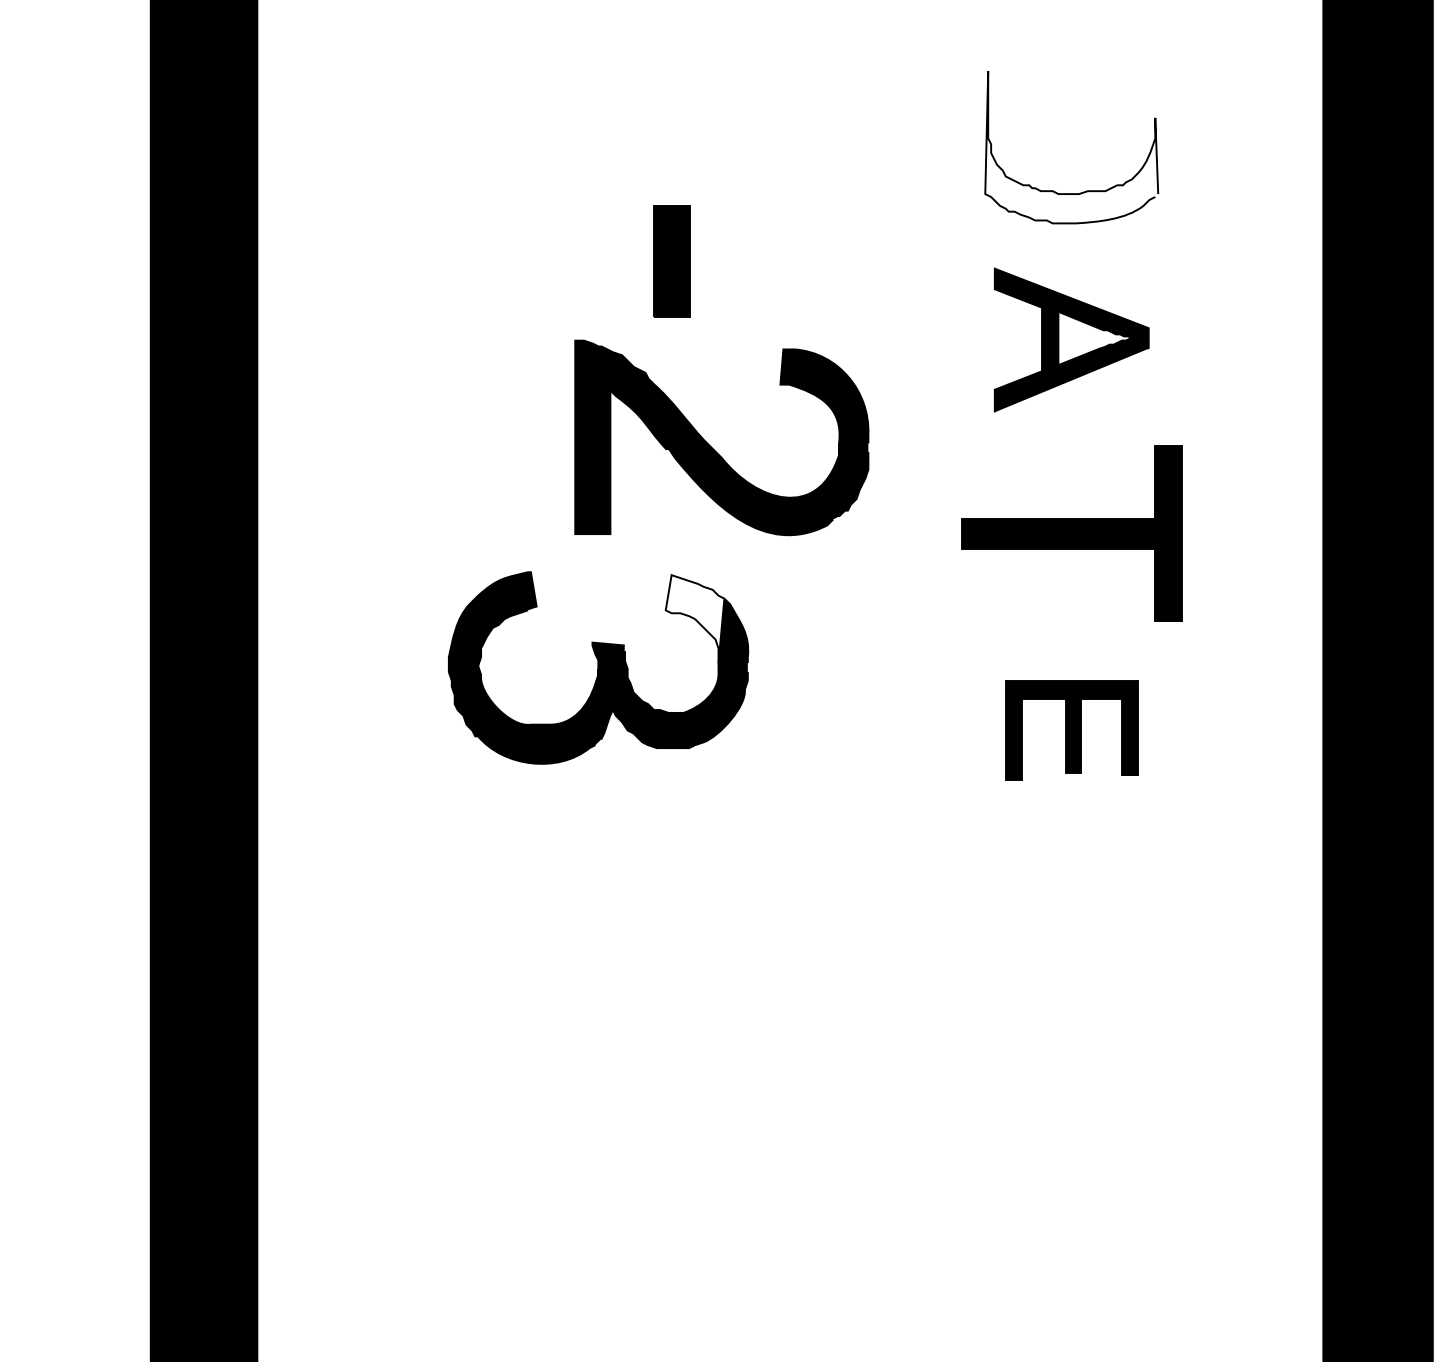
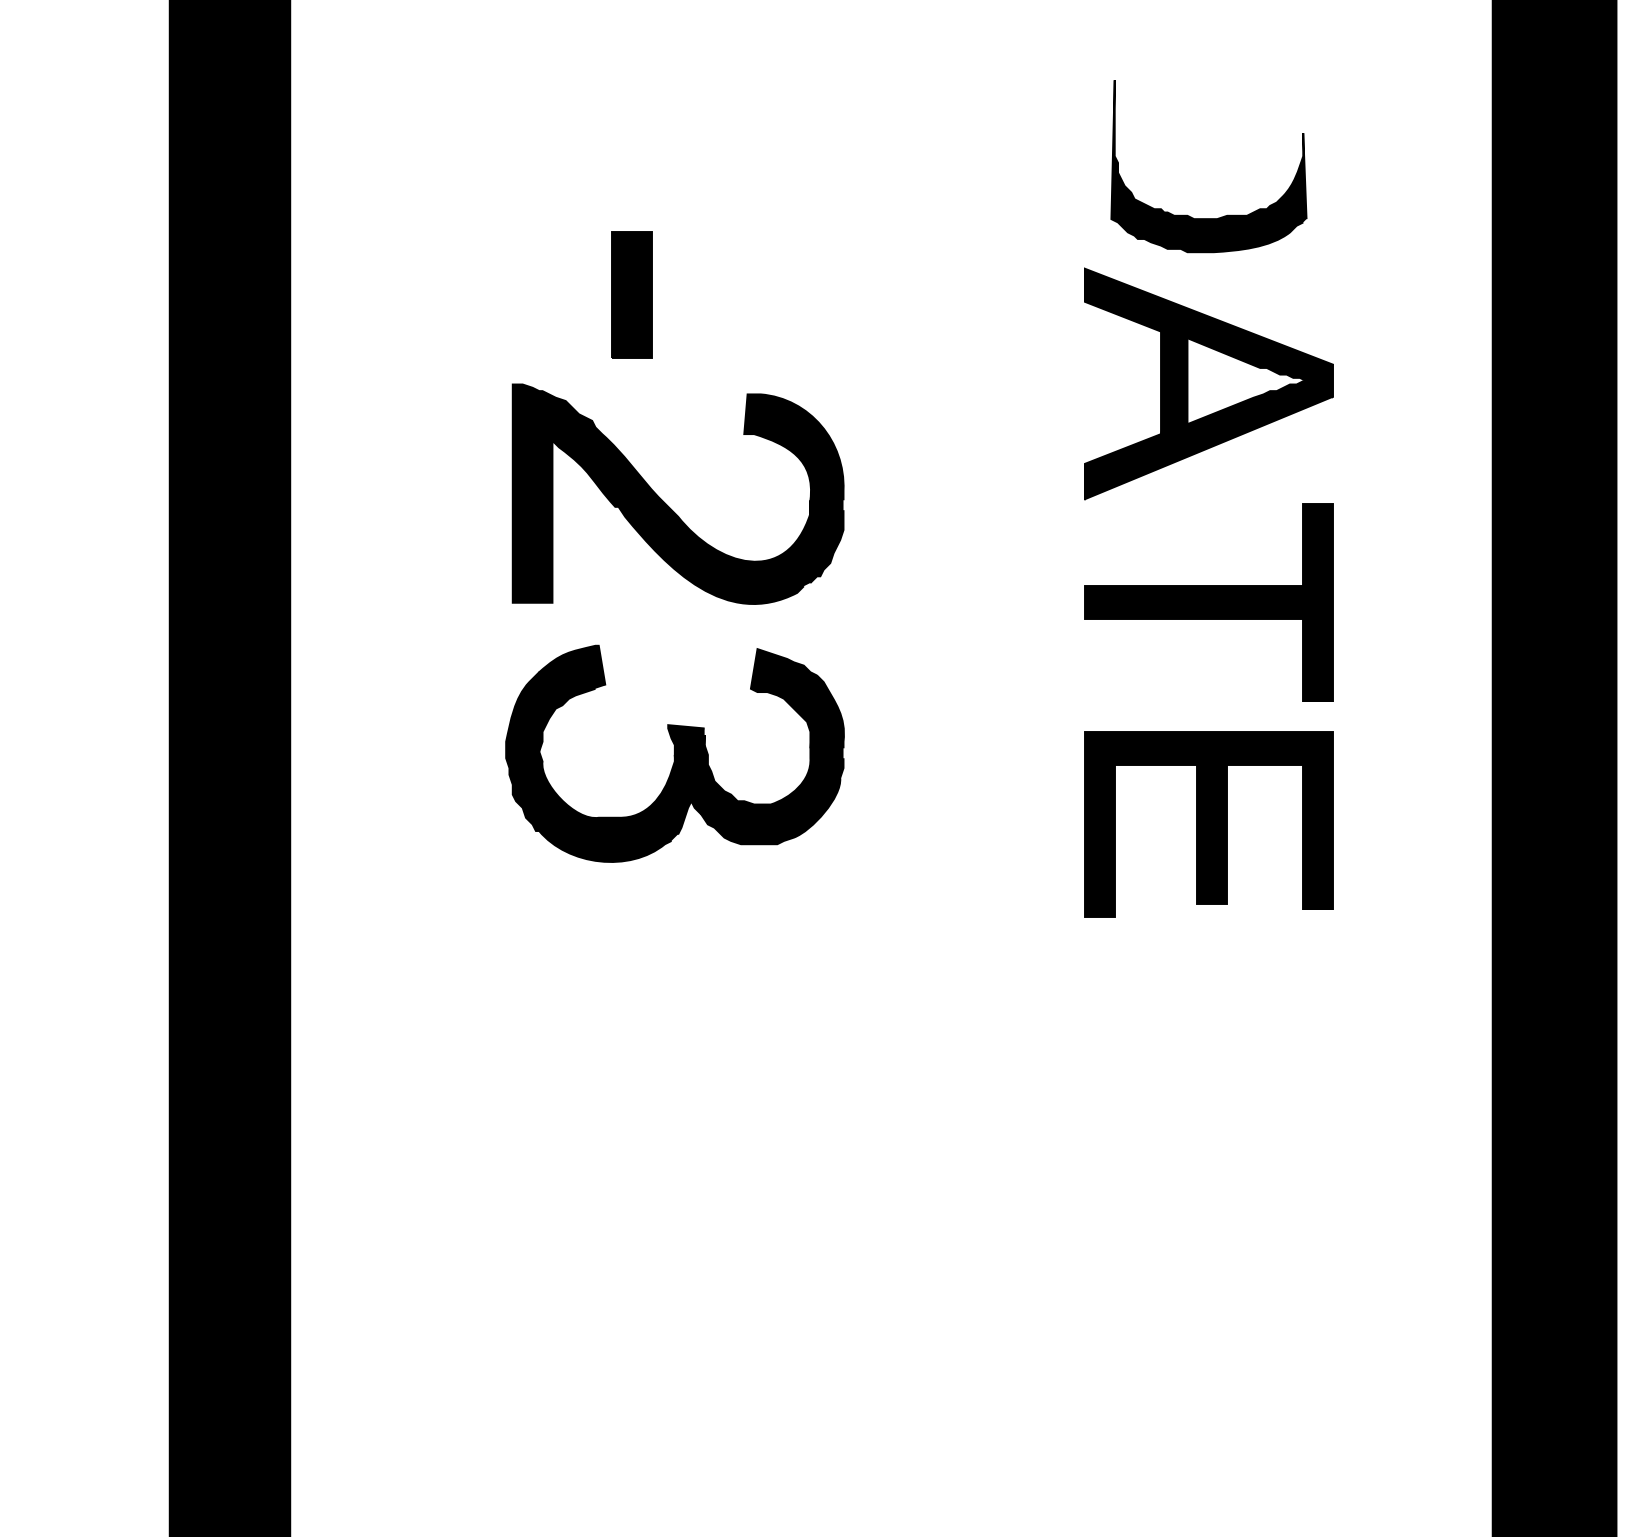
fill: (1071, 147) -> (1208, 166), added
part: (671, 260) -> (631, 294), moved
part: (1071, 339) -> (1208, 383), size x1.43
part: (711, 446) -> (666, 503), moved
fill: (694, 618) -> (783, 698), added
part: (1071, 730) -> (1208, 824), size x1.67

